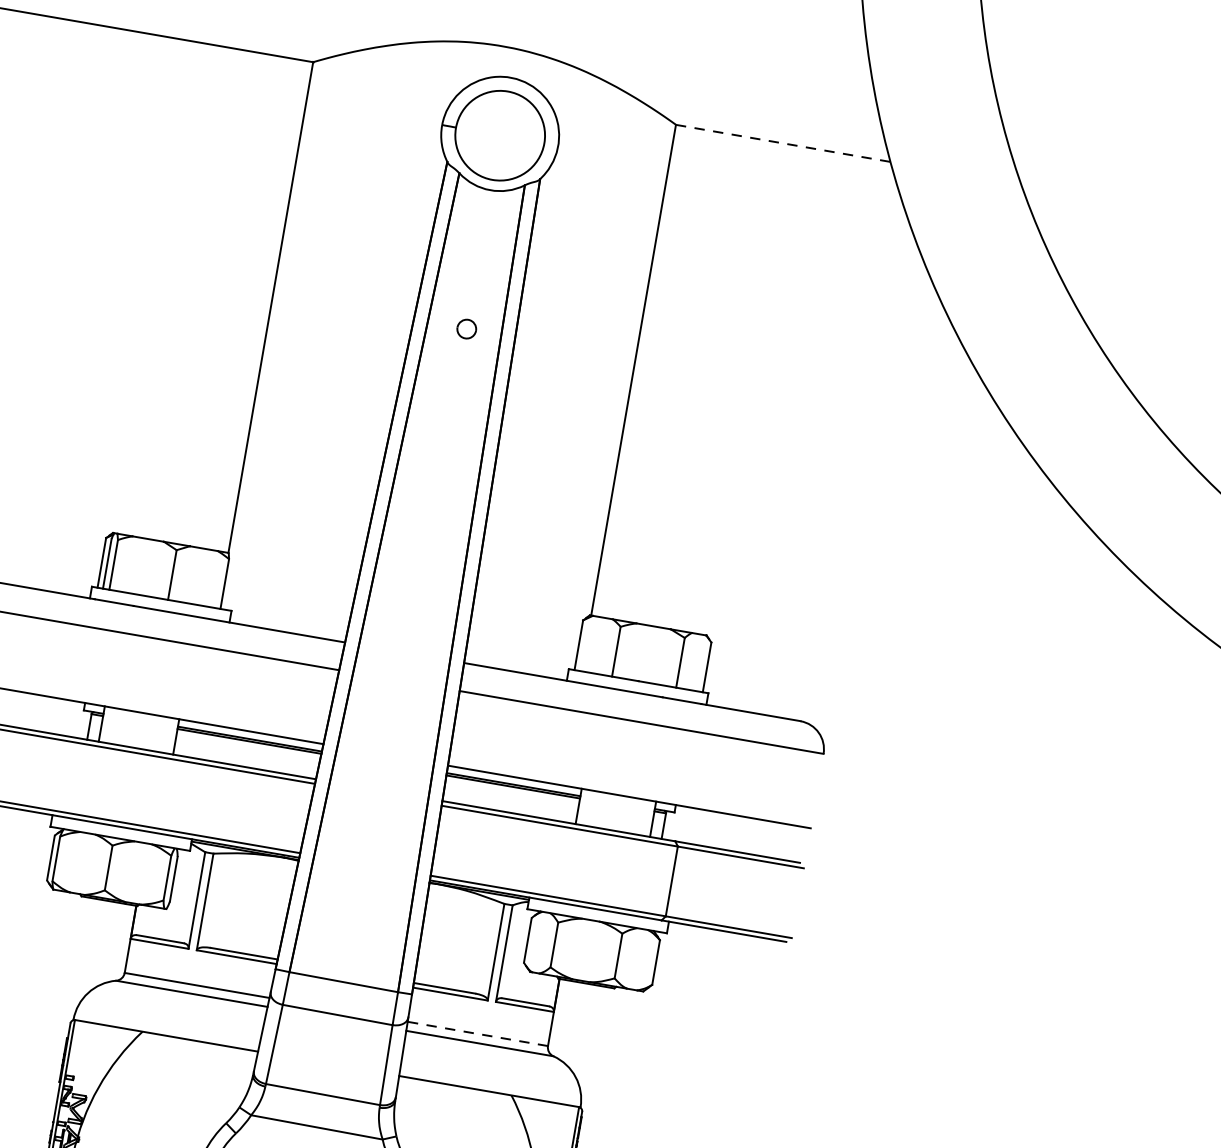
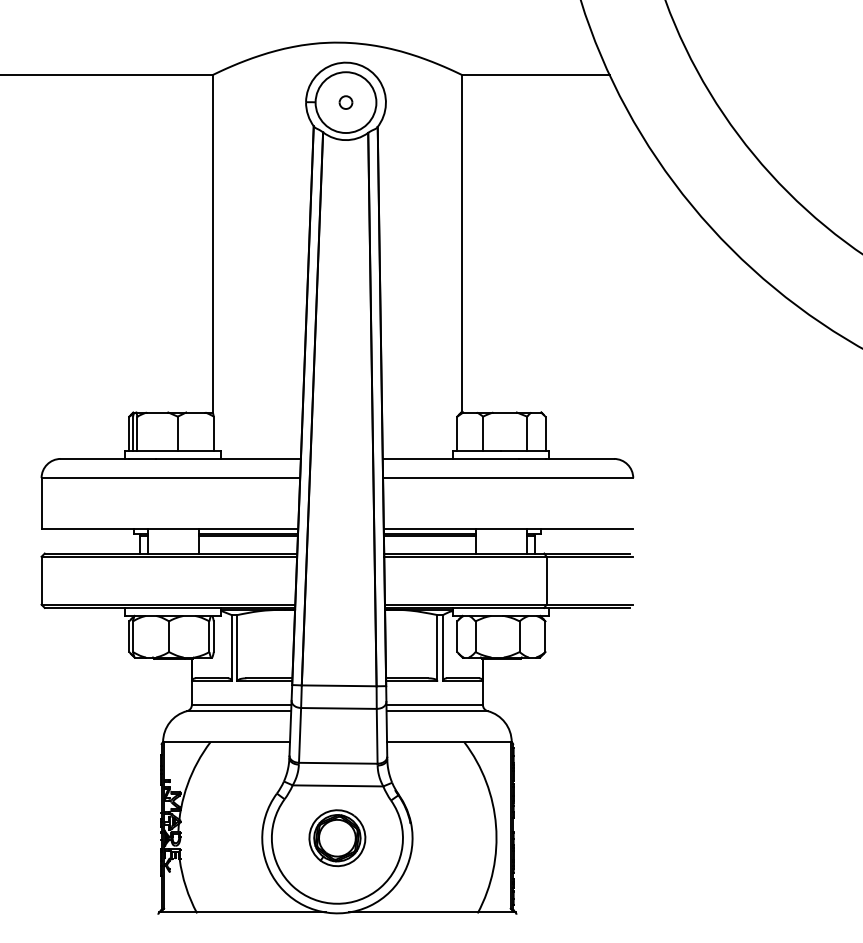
line: (782, 143) -> (535, 75), dashed -> solid
part: (466, 328) -> (345, 102), moved
line: (477, 1033) -> (434, 704), dashed -> solid

